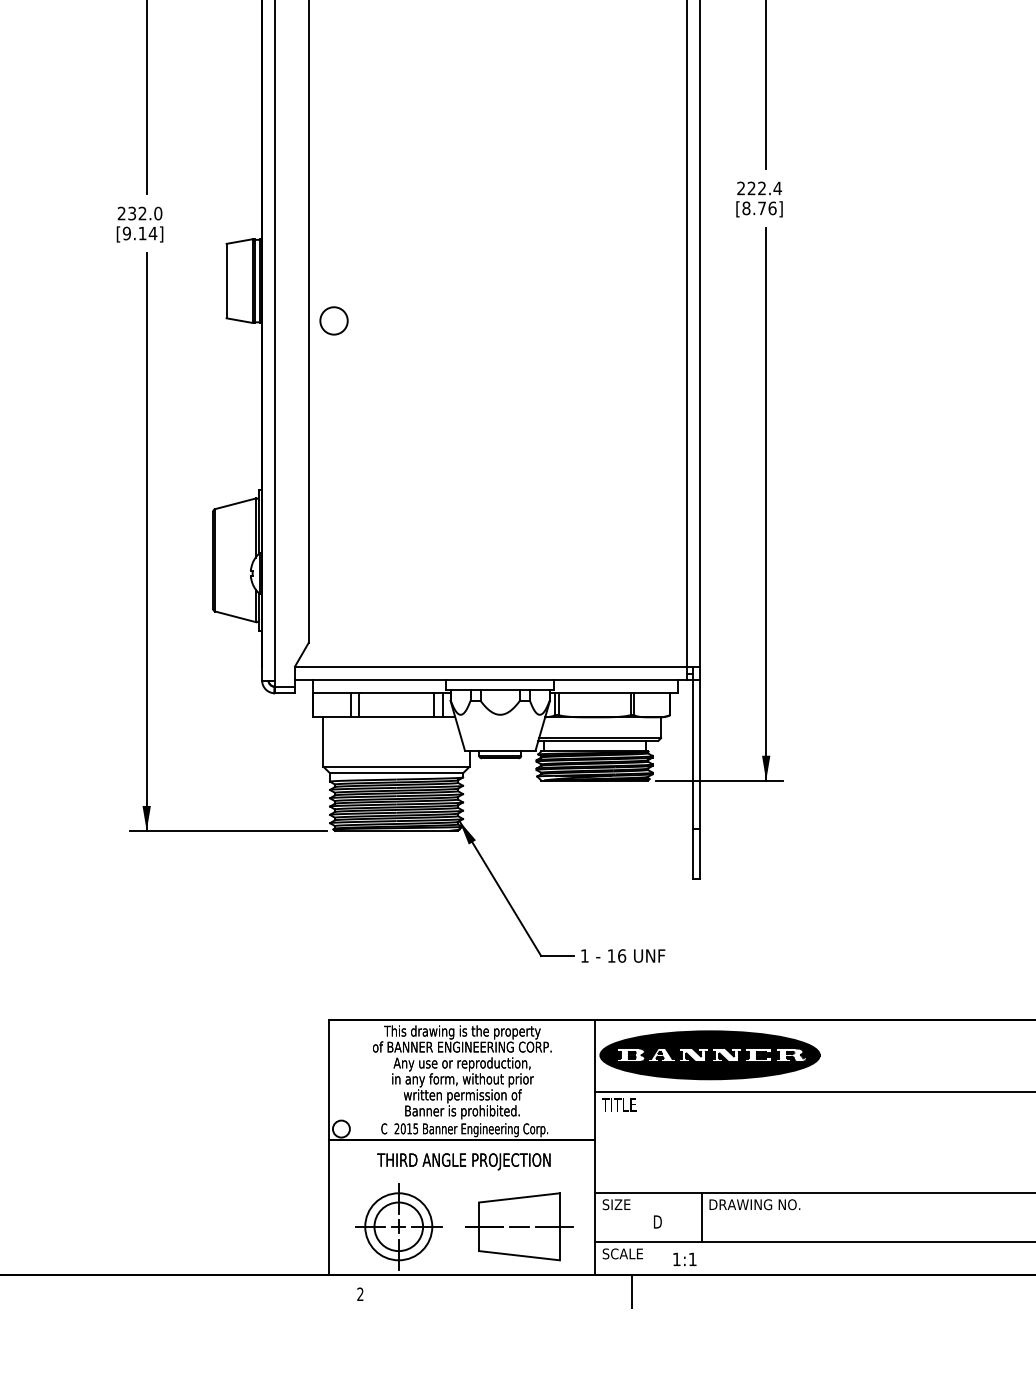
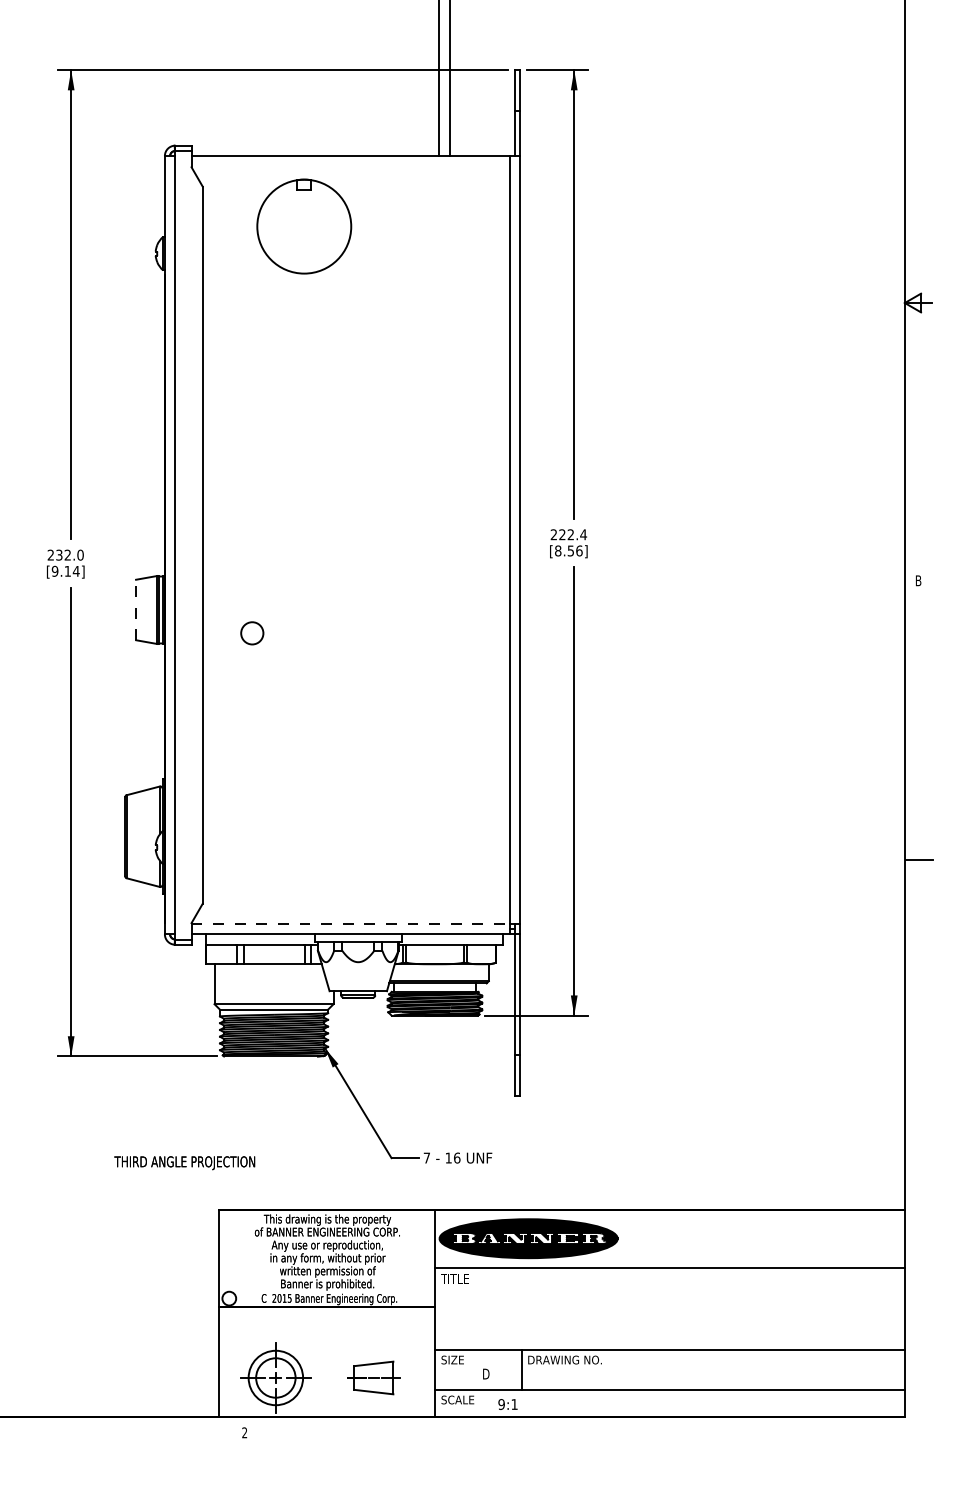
text: (761, 207) -> (570, 550), [8.76] -> [8.56]
line: (227, 280) -> (136, 609), solid -> dashed
circle: (334, 321) -> (252, 633), moved
line: (491, 667) -> (351, 923), solid -> dashed
text: (584, 955) -> (426, 1157), 1 -> 7
text: (463, 1162) -> (184, 1163), moved
part: (518, 1226) -> (373, 1377), size x0.6
text: (676, 1259) -> (501, 1404), 1:1 -> 9:1
line: (631, 1291) -> (464, 1430), removed

